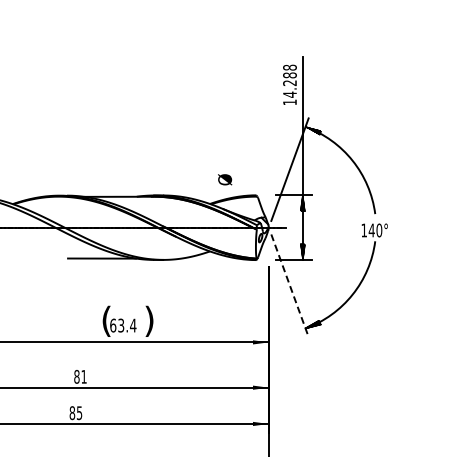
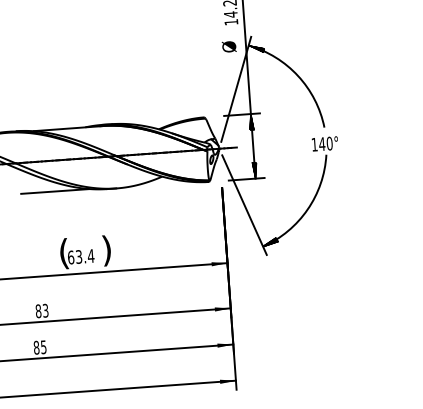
text: (225, 179) -> (229, 46), moved
line: (289, 285) -> (244, 204), dashed -> solid
text: (83, 376) -> (45, 310), 81 -> 83

